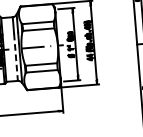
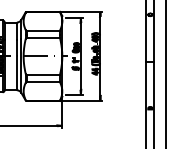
line: (15, 57) -> (16, 65), dashed -> solid

